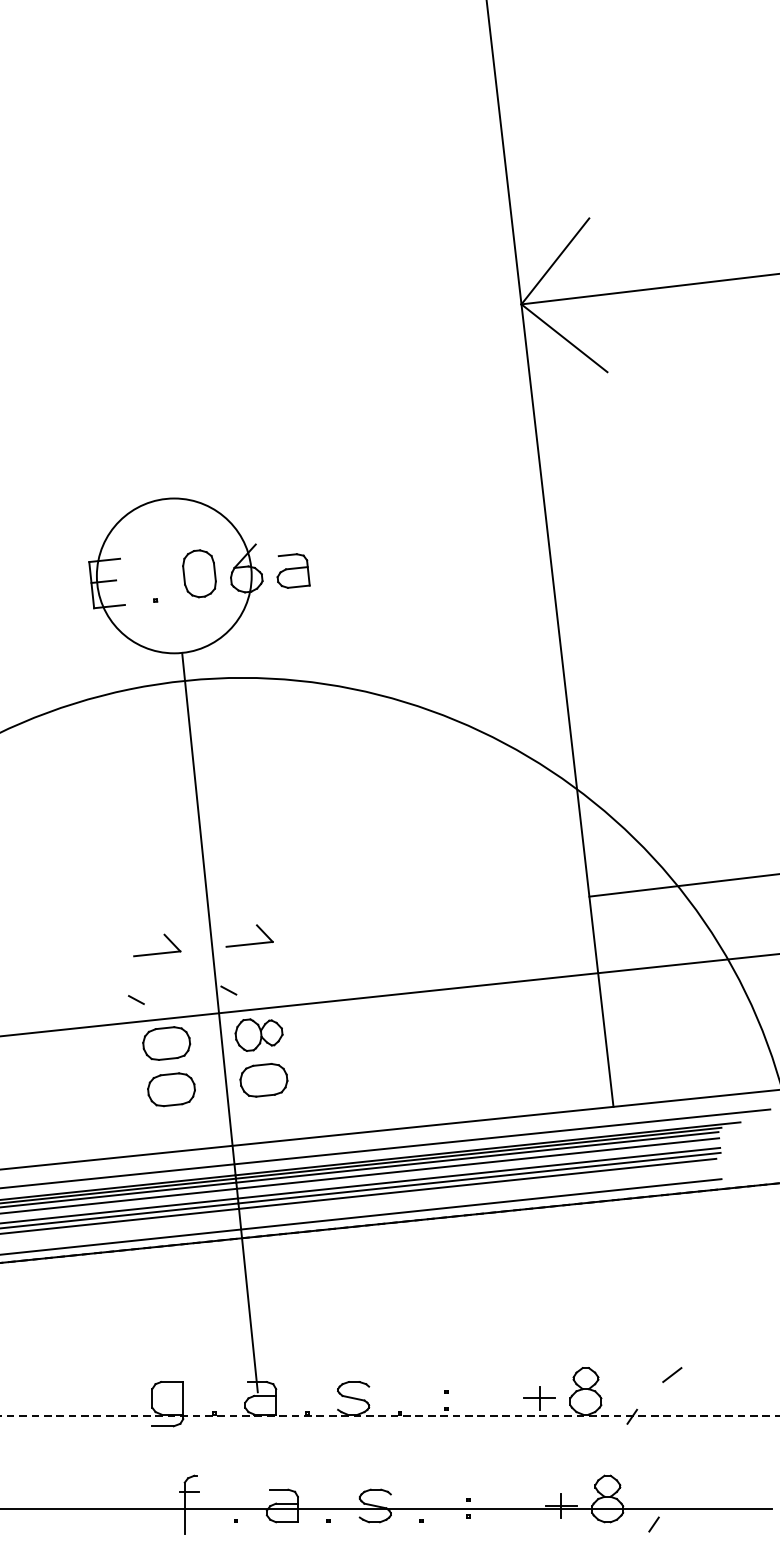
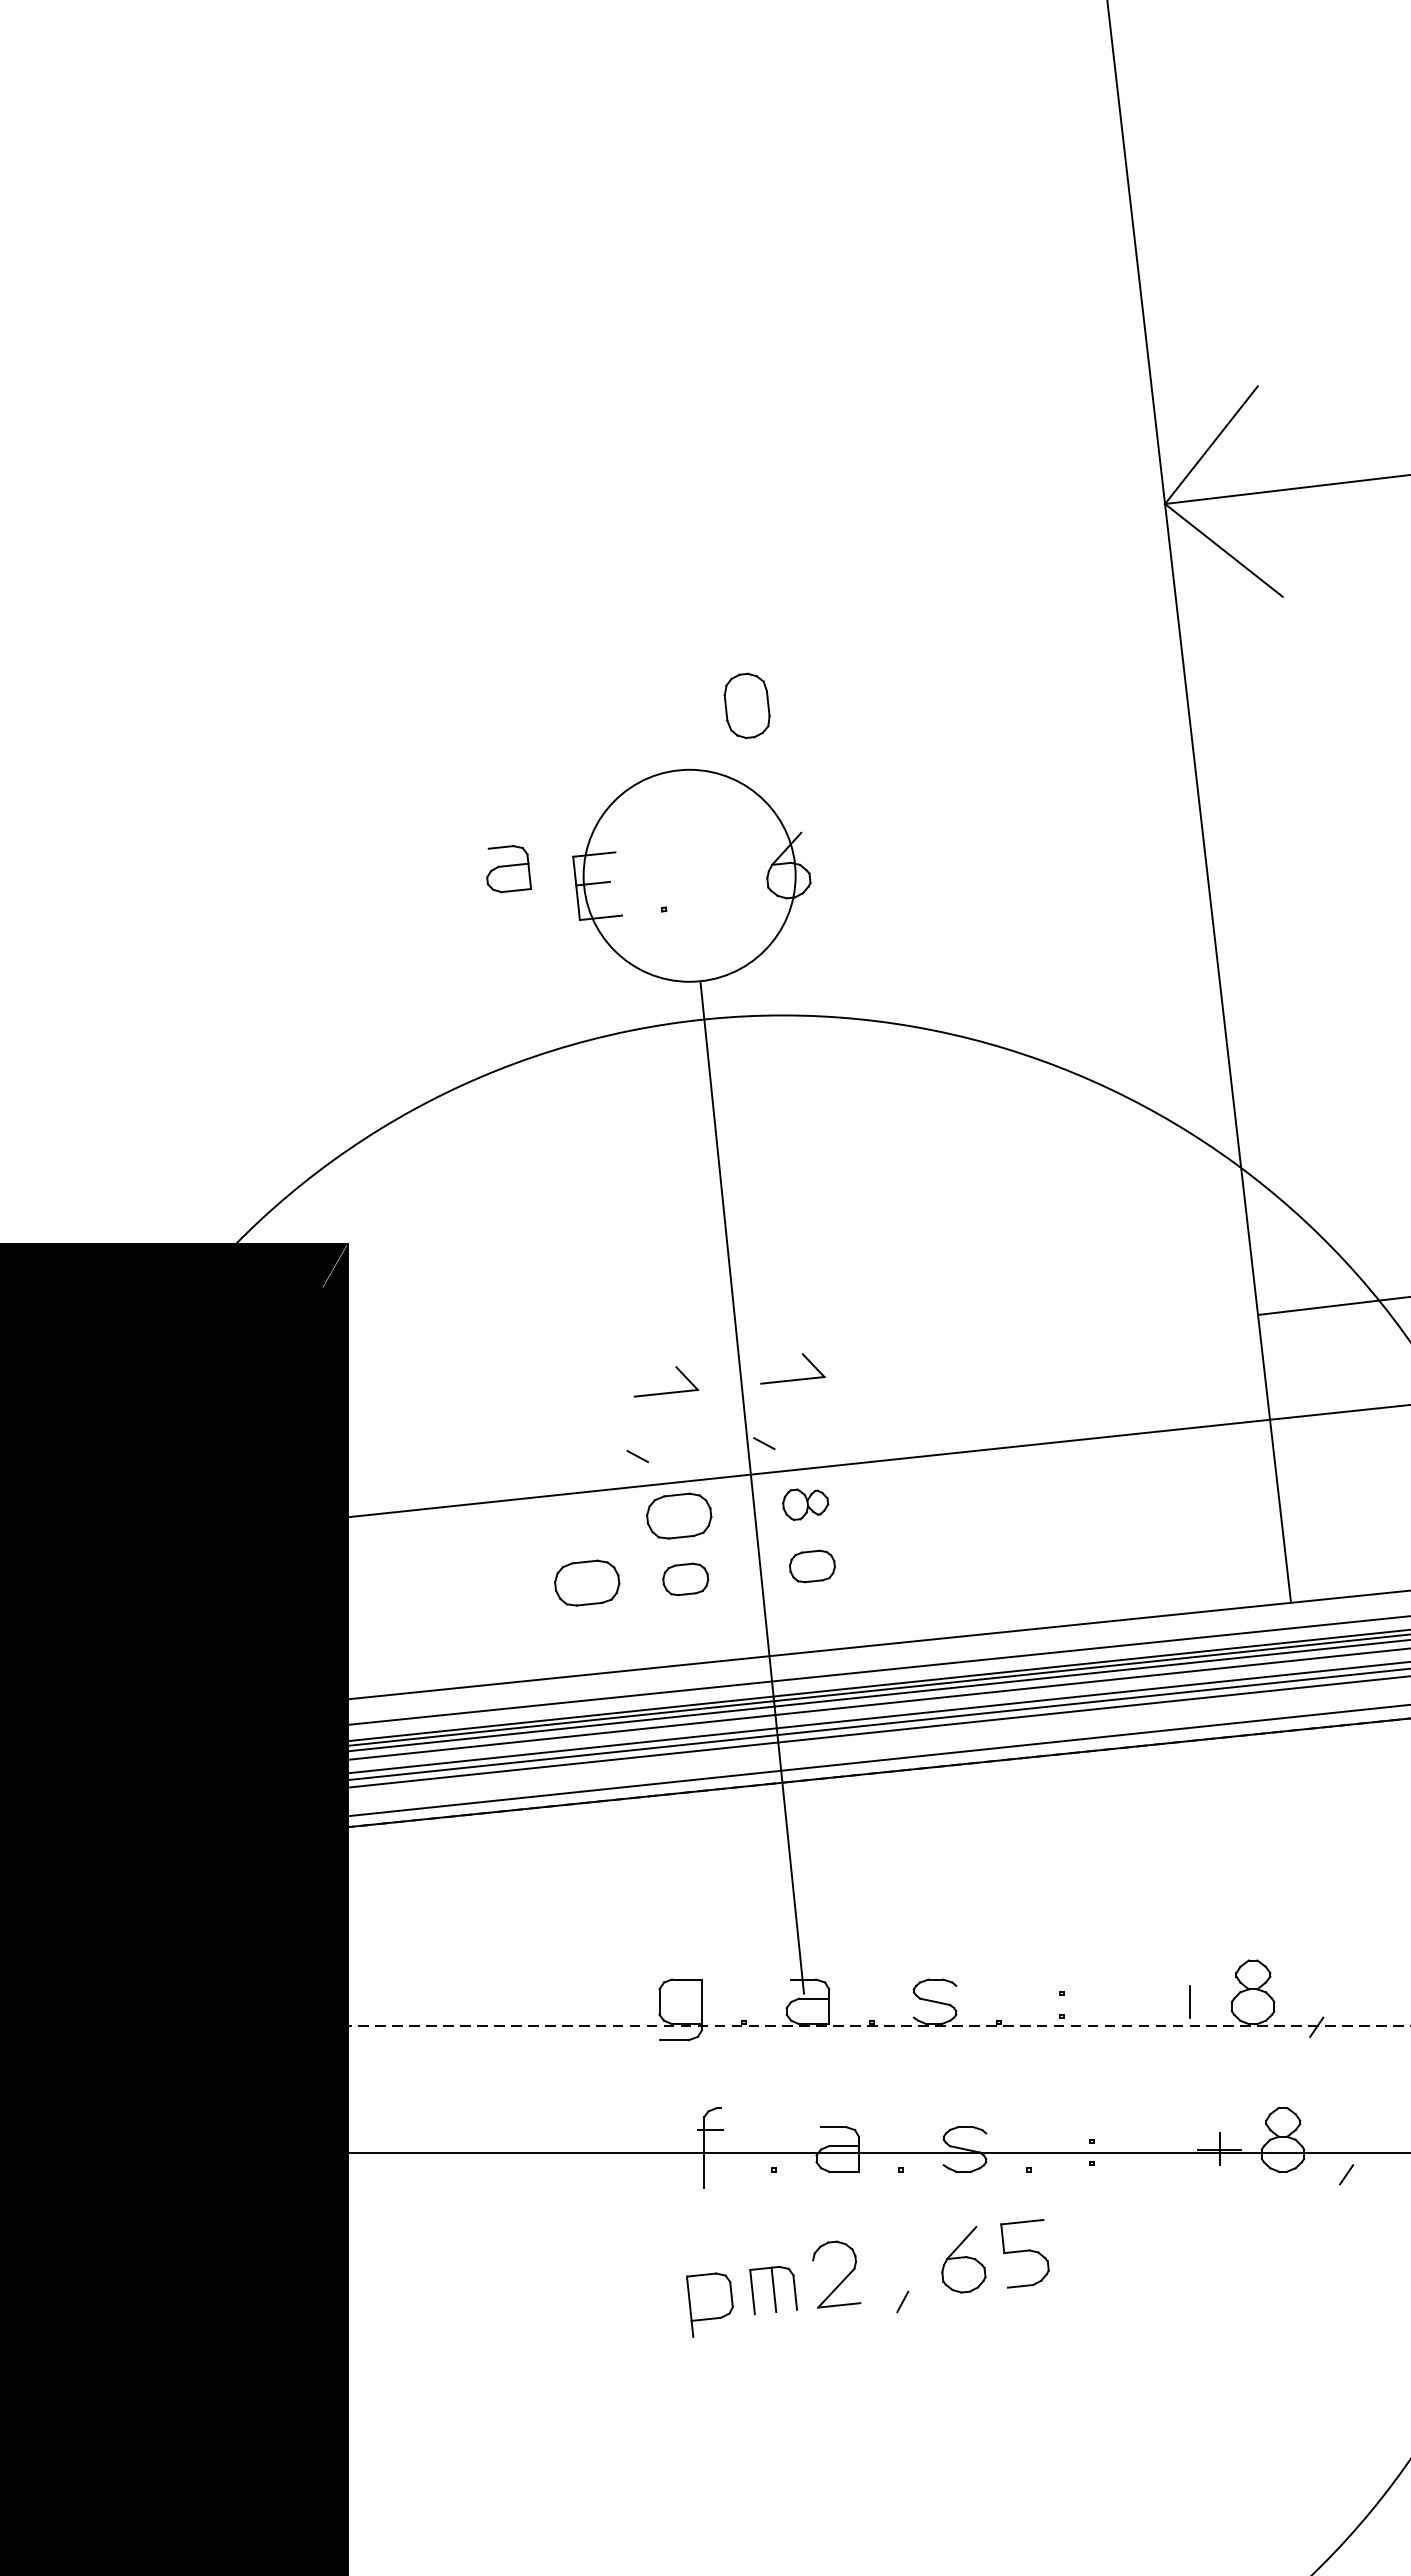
part: (293, 571) -> (509, 869), moved
part: (199, 573) -> (746, 705), moved
part: (258, 1035) -> (805, 1504), size x0.7
part: (264, 1080) -> (812, 1566), size x0.7
part: (171, 1089) -> (685, 1579), size x0.7
part: (99, 1092) -> (587, 1582), added
line: (672, 1374) -> (1371, 1969), removed
line: (539, 1398) -> (1189, 2002), removed

